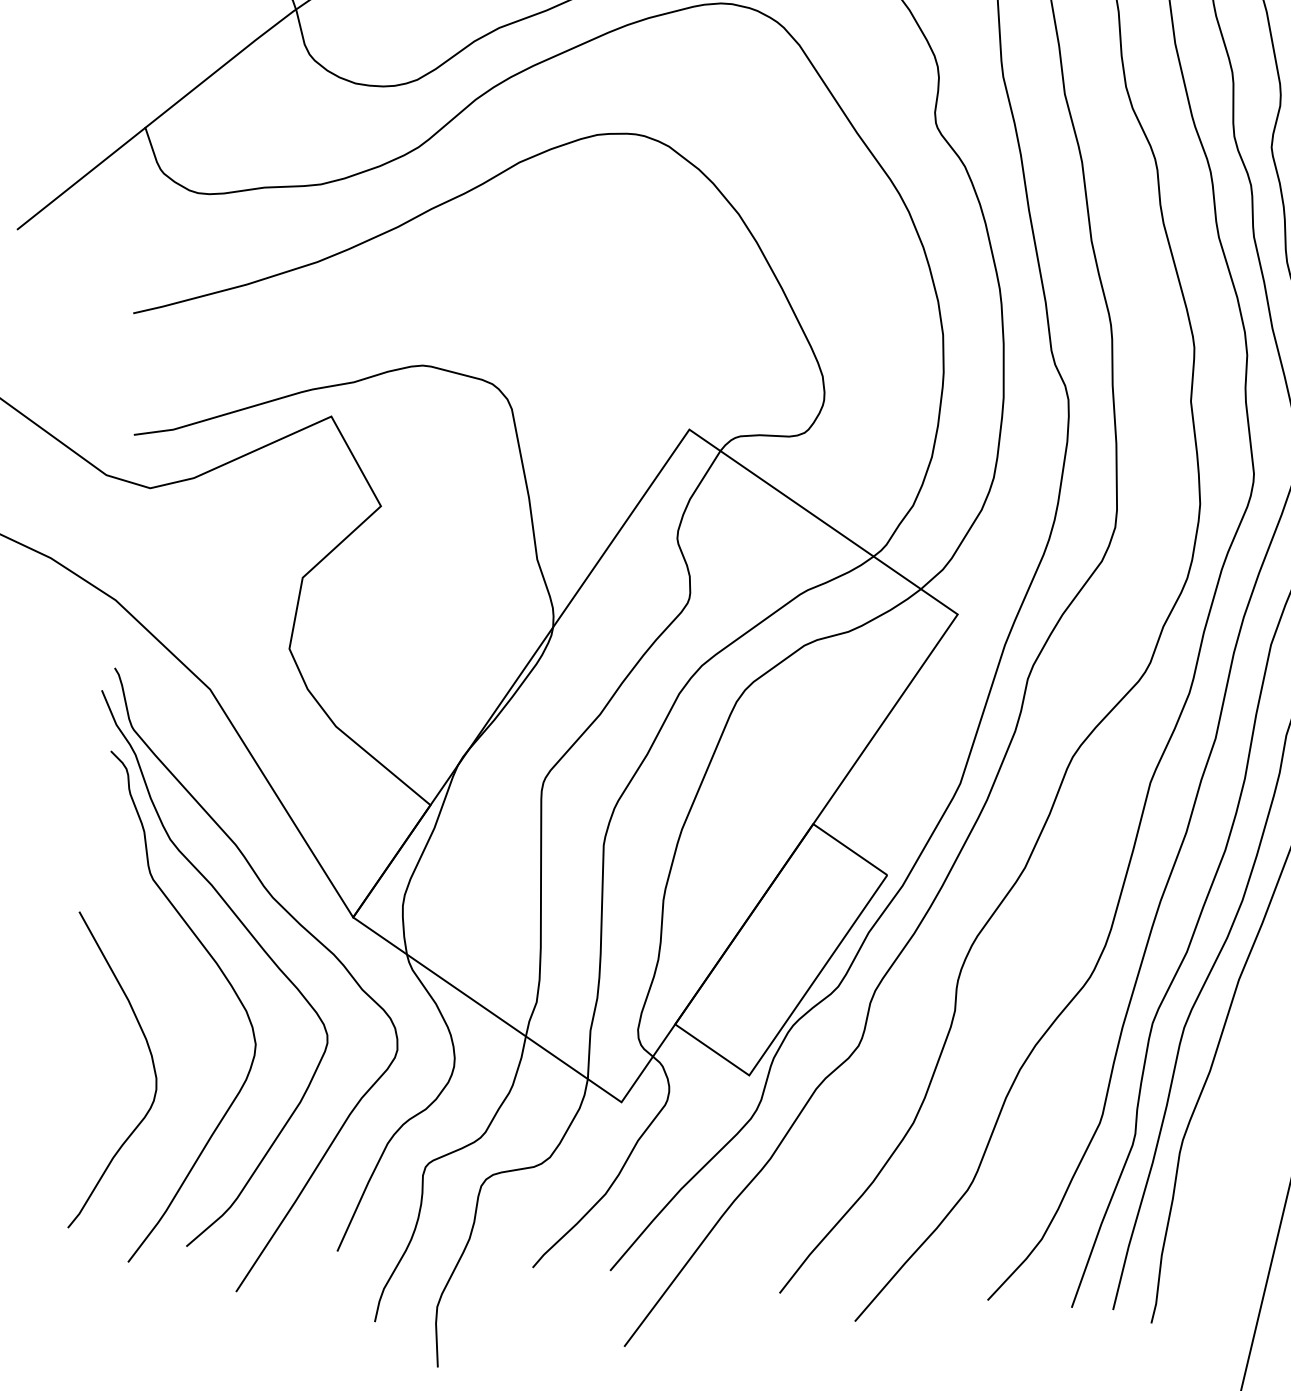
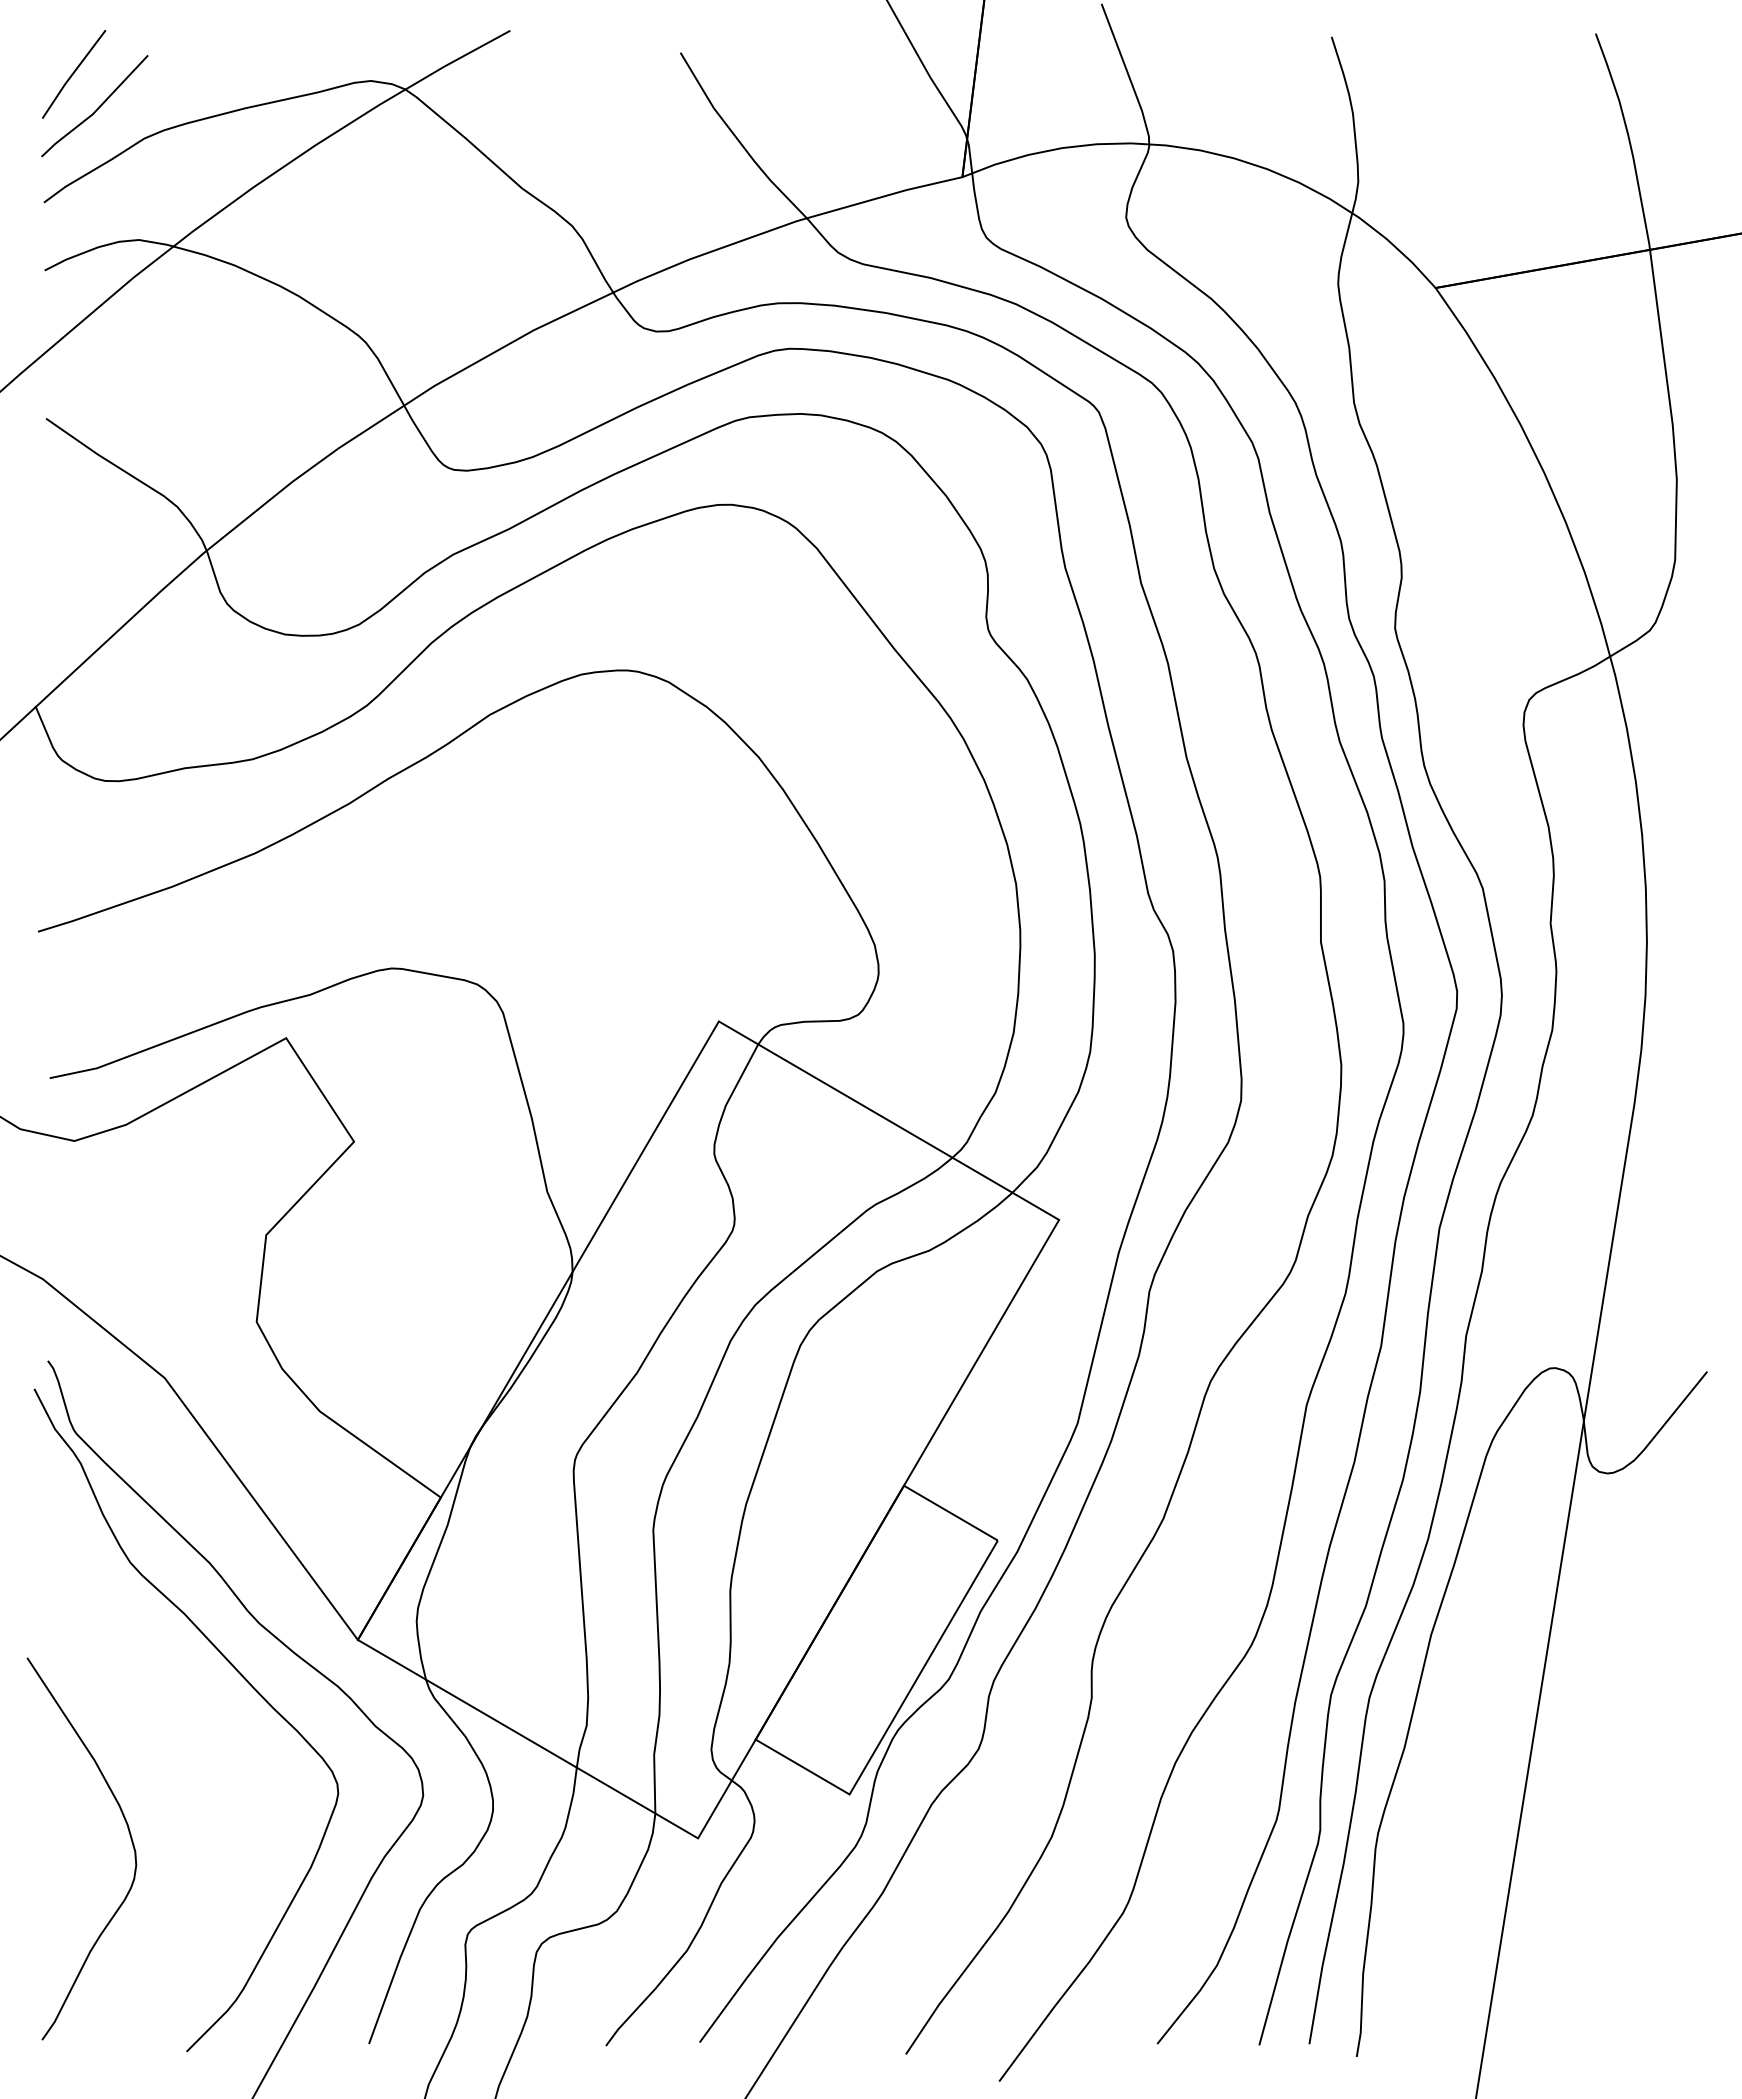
curve: (226, 979) -> (210, 1726), removed

